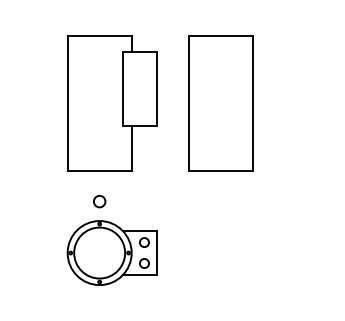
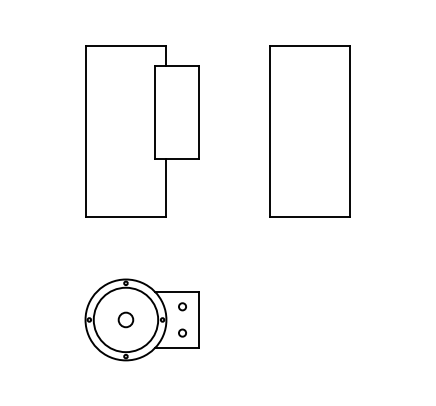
part: (220, 103) -> (309, 131), moved
circle: (99, 201) -> (125, 319), moved
circle: (144, 242) -> (182, 306), size x0.62
circle: (144, 262) -> (182, 332), size x0.62

